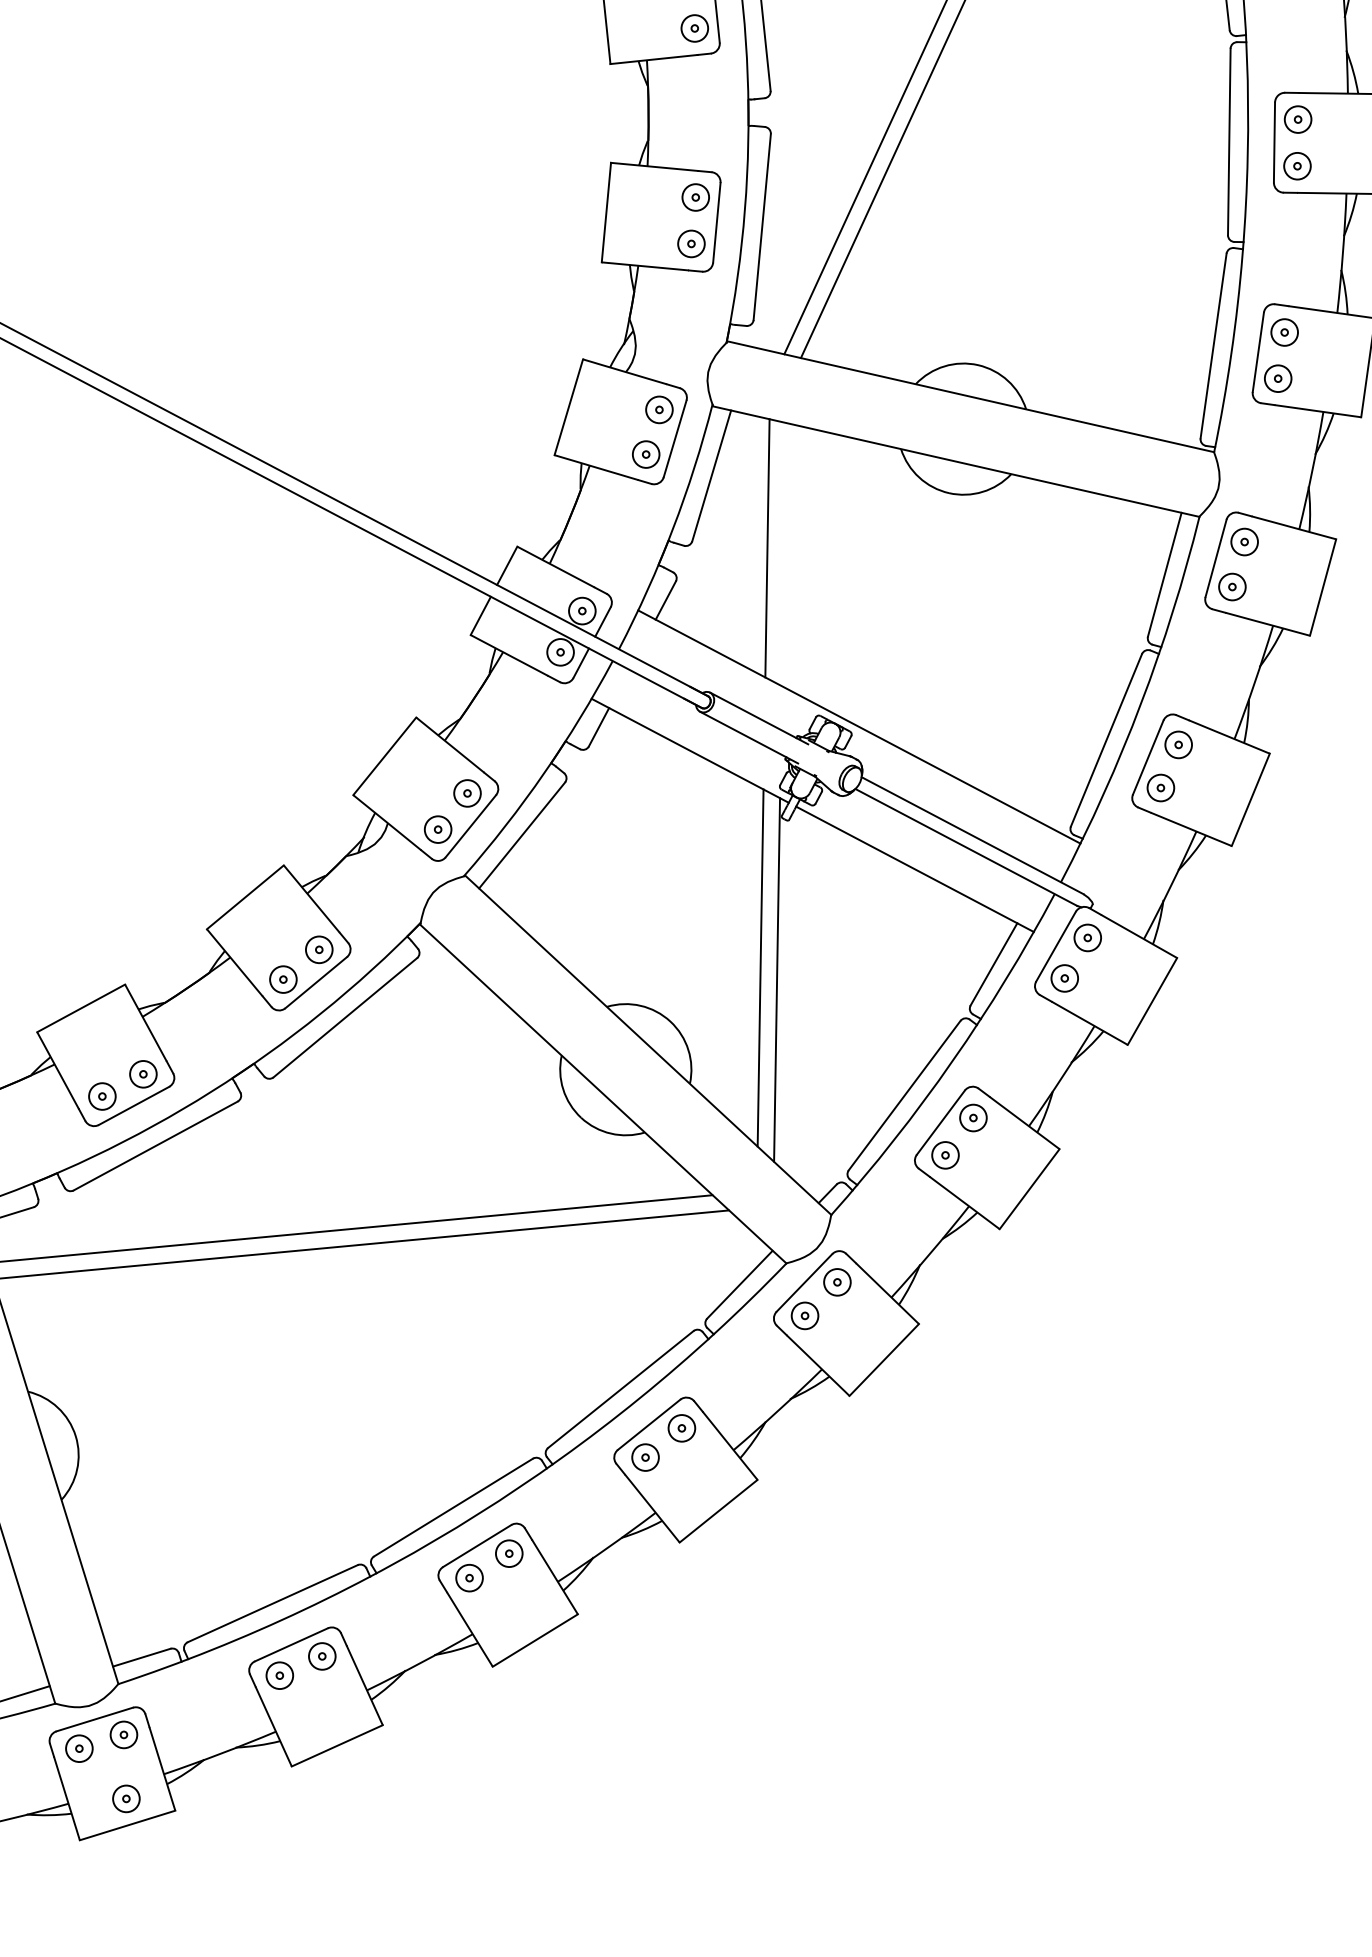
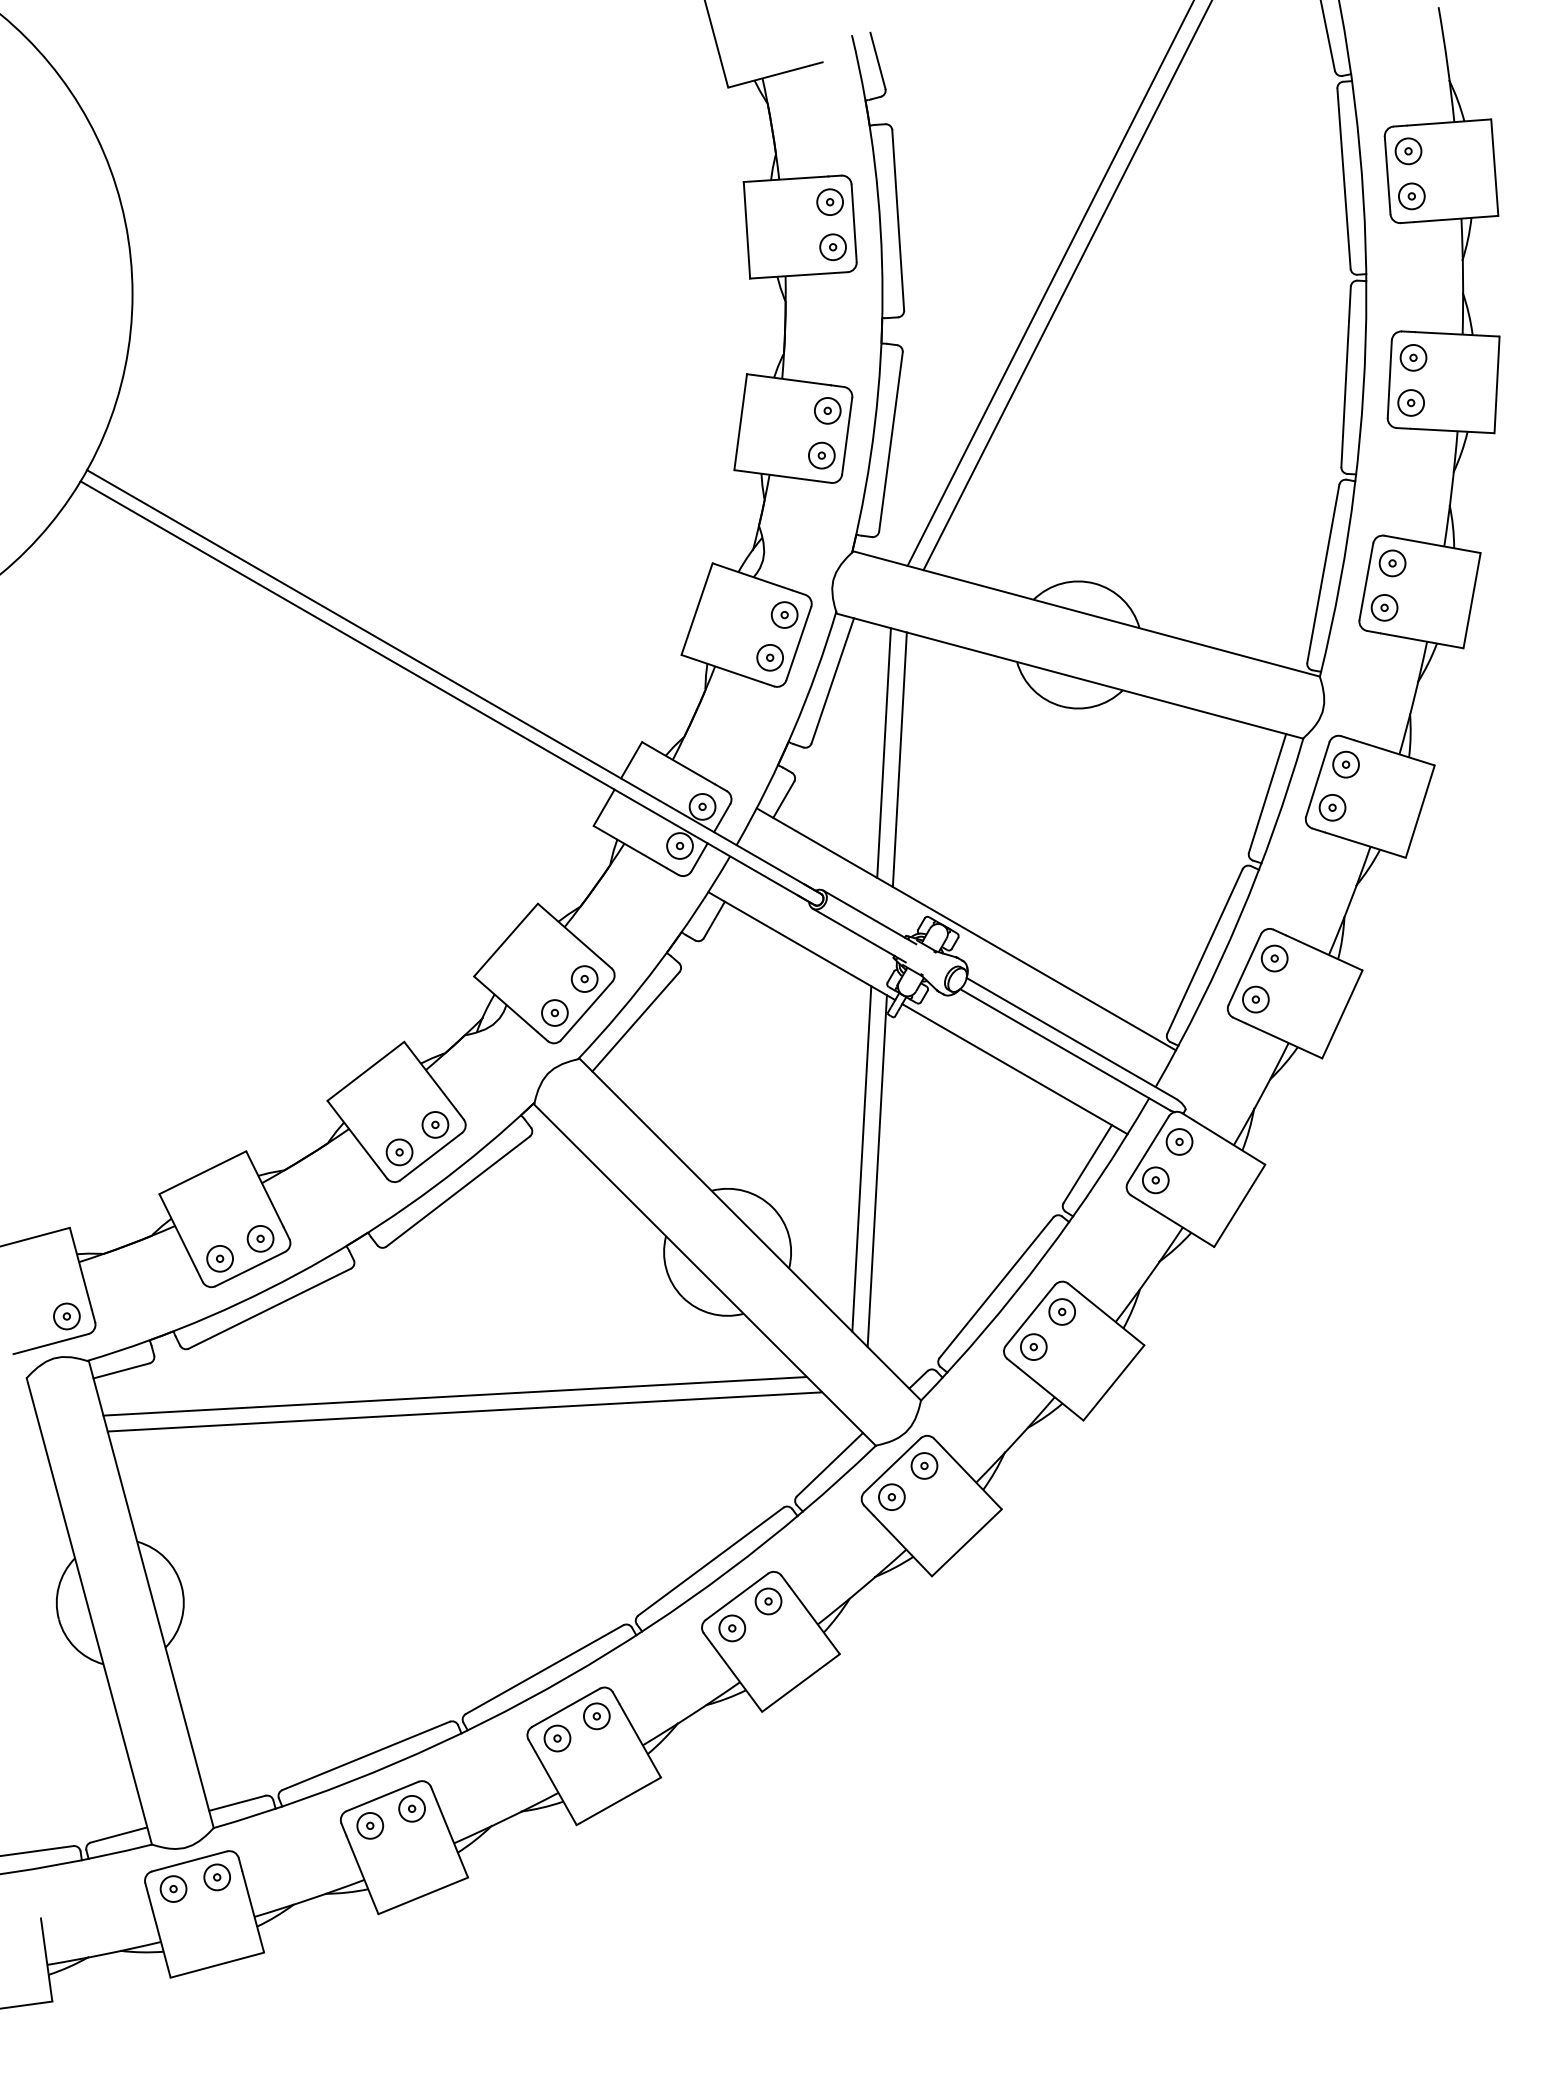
line: (783, 554) -> (899, 759), added
part: (125, 1799) -> (216, 1939), removed

